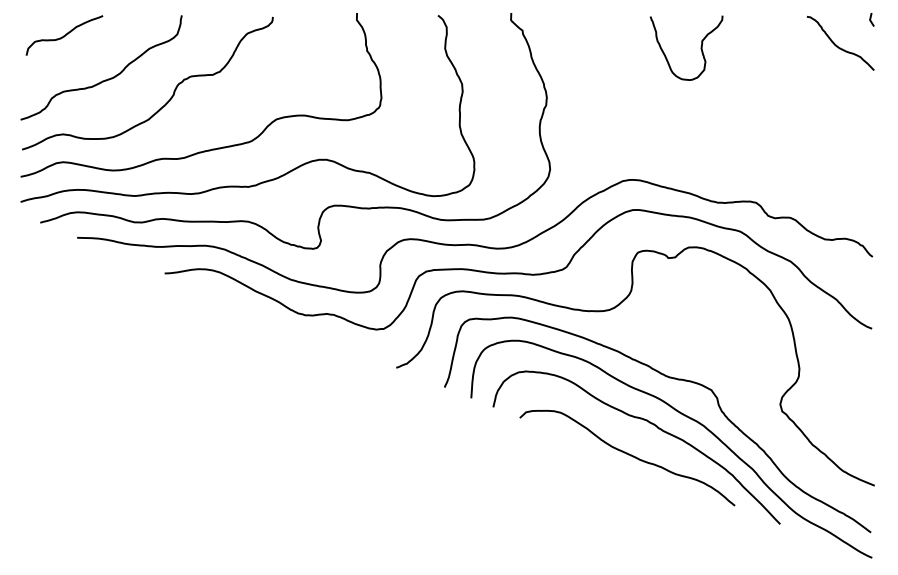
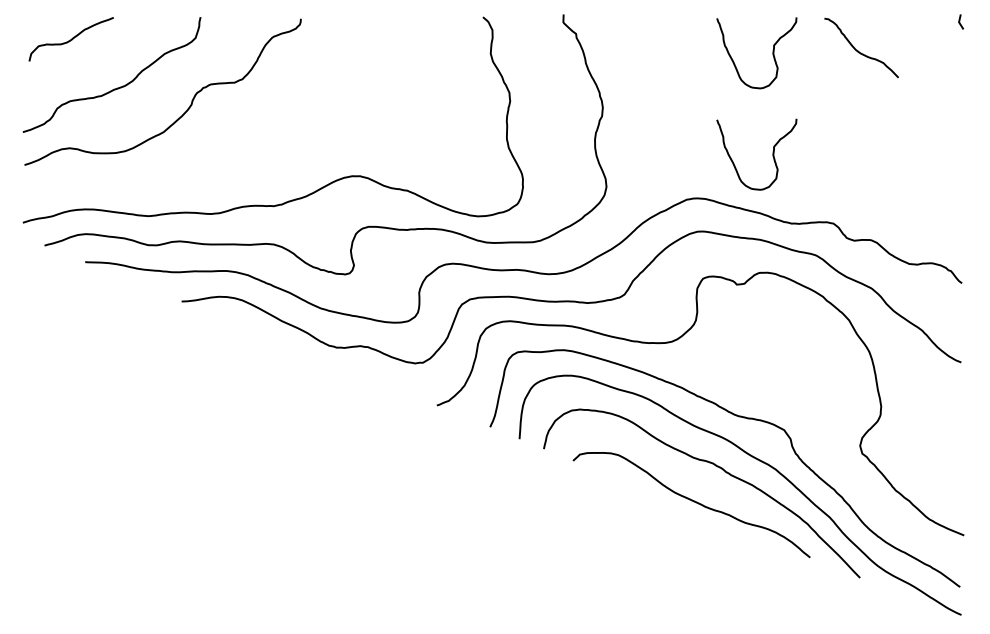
curve: (837, 45) -> (858, 50), moved
curve: (700, 139) -> (772, 153), added
curve: (212, 148) -> (234, 163), removed

